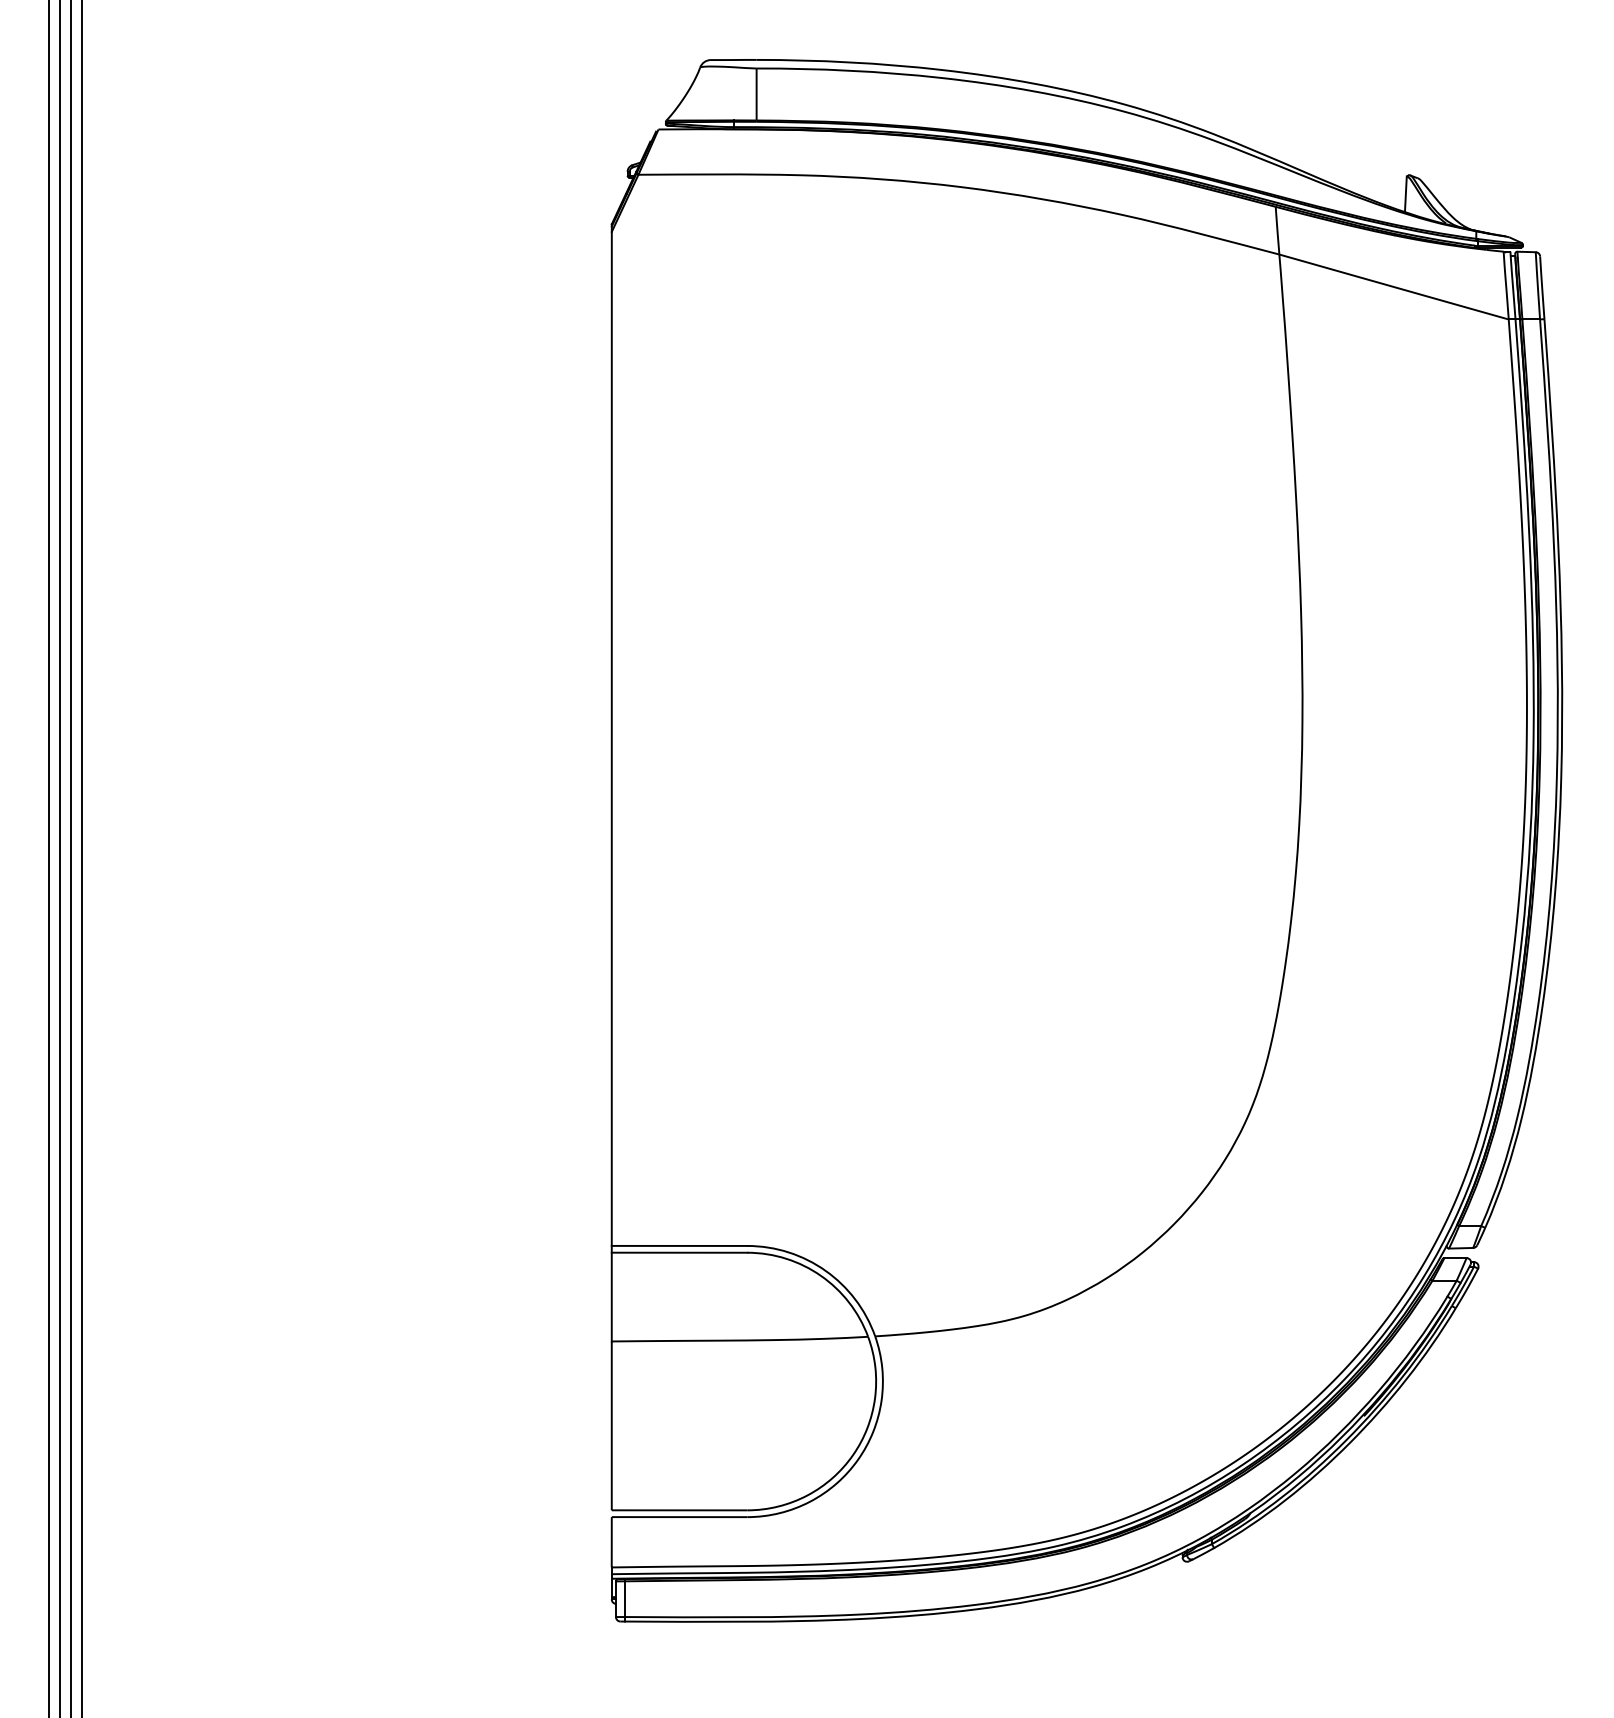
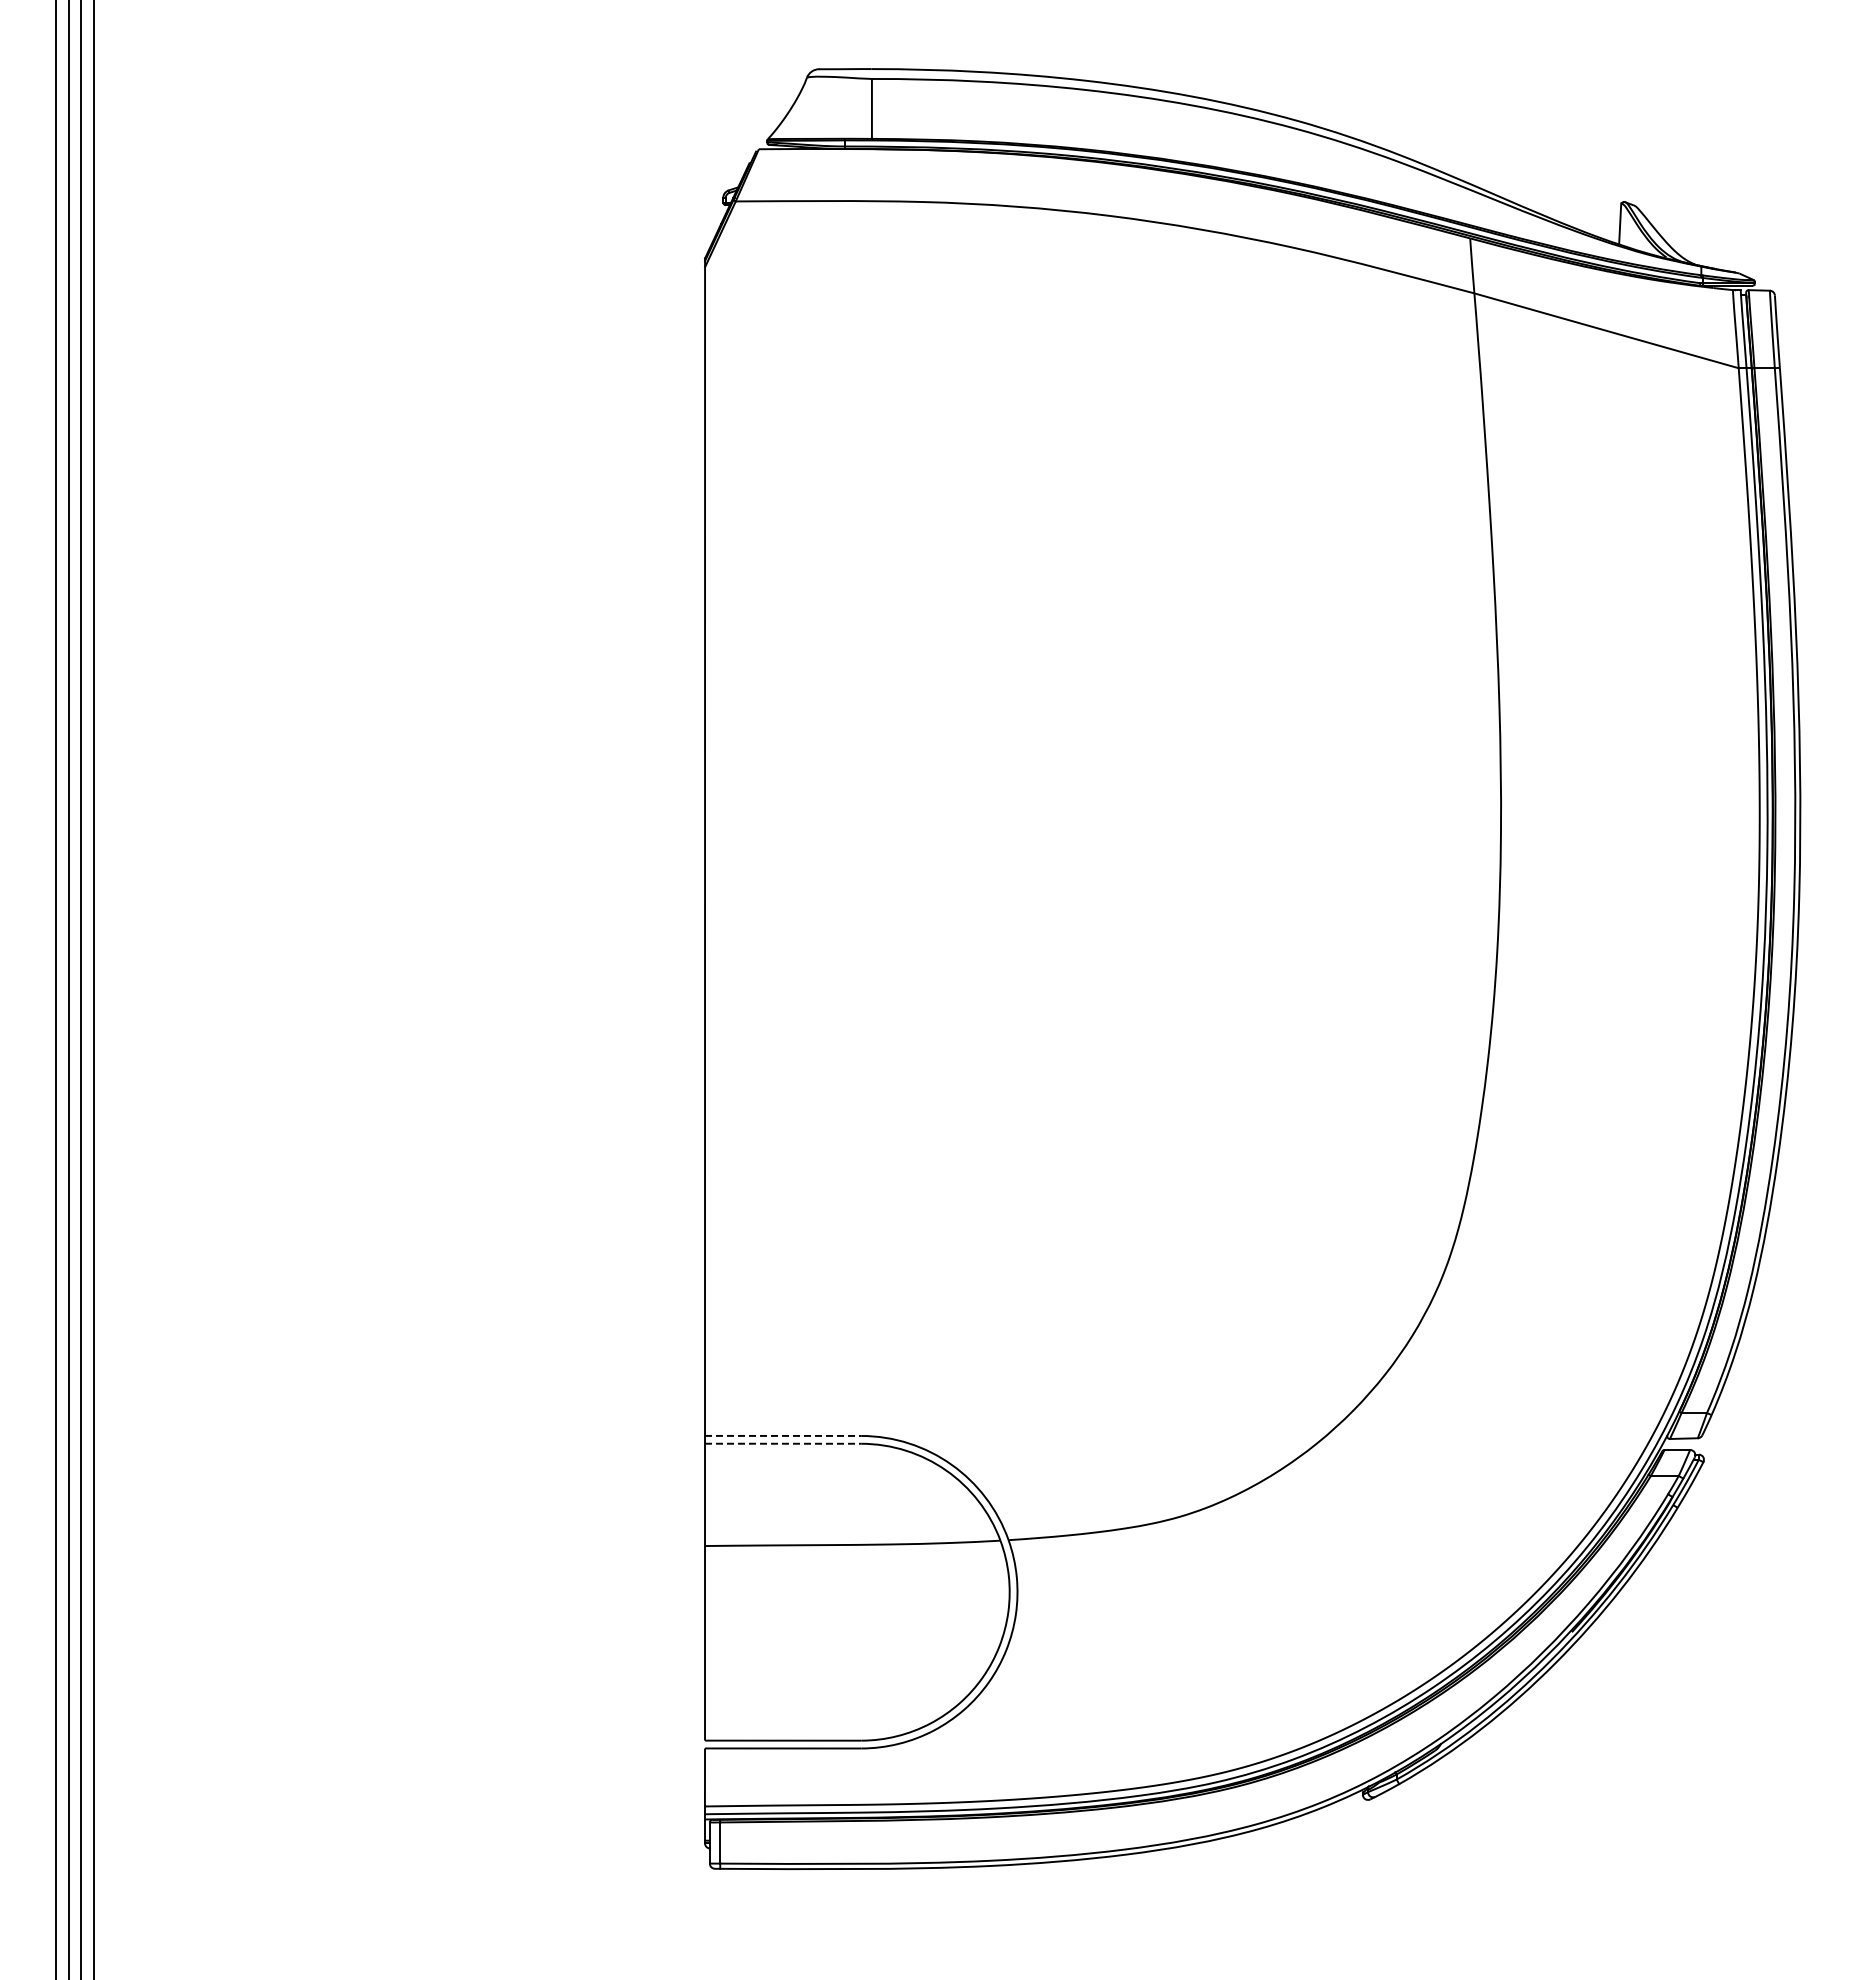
line: (679, 1245) -> (783, 1435), solid -> dashed
line: (679, 1252) -> (783, 1443), solid -> dashed

